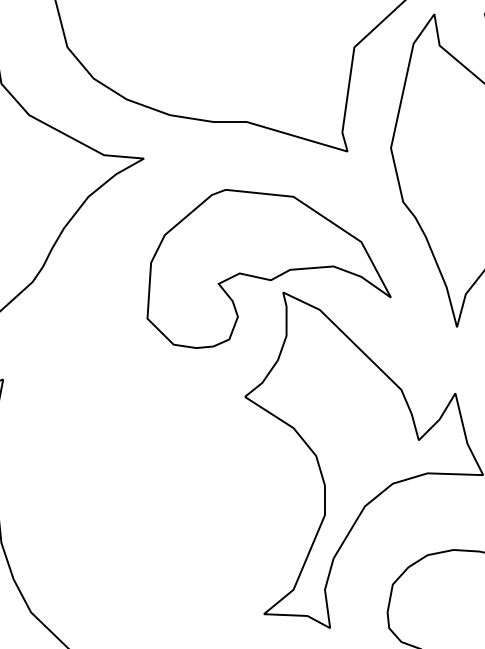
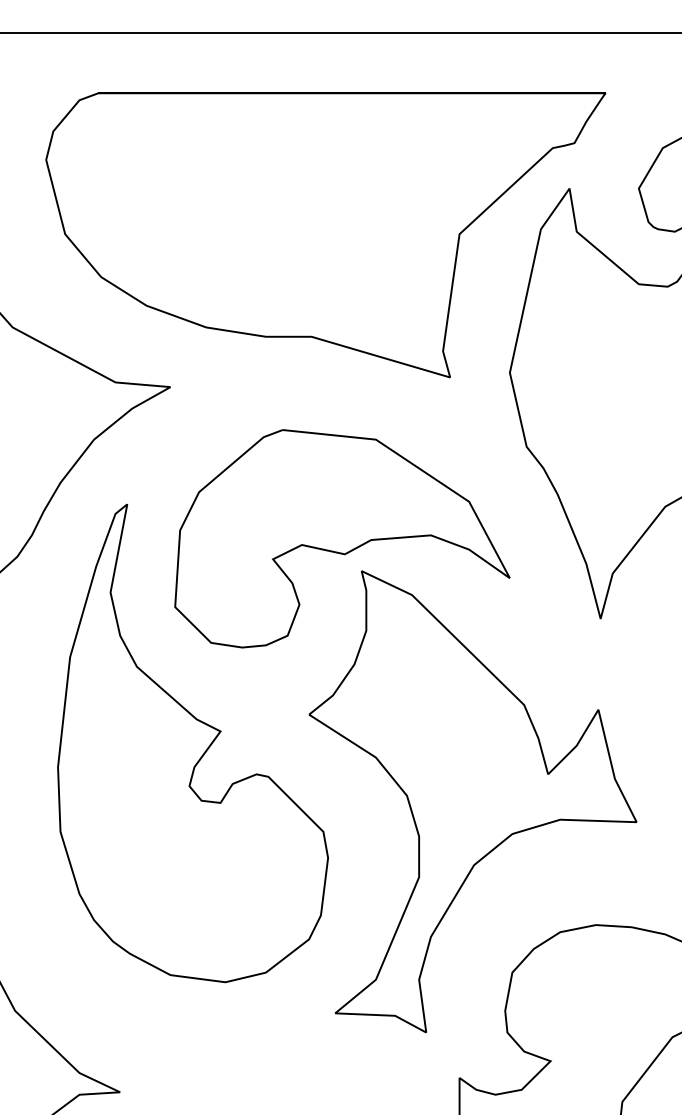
part: (160, 417) -> (192, 743), added

